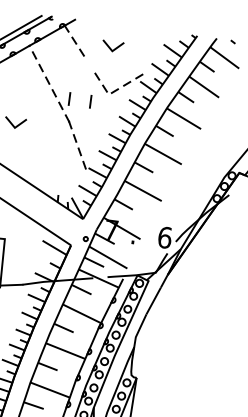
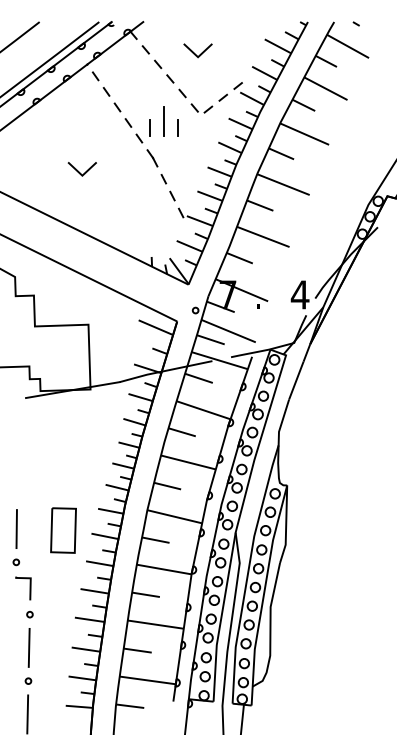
line: (89, 64) -> (170, 78), added
line: (80, 95) -> (163, 121), added
text: (164, 237) -> (299, 294), 6 -> 4

